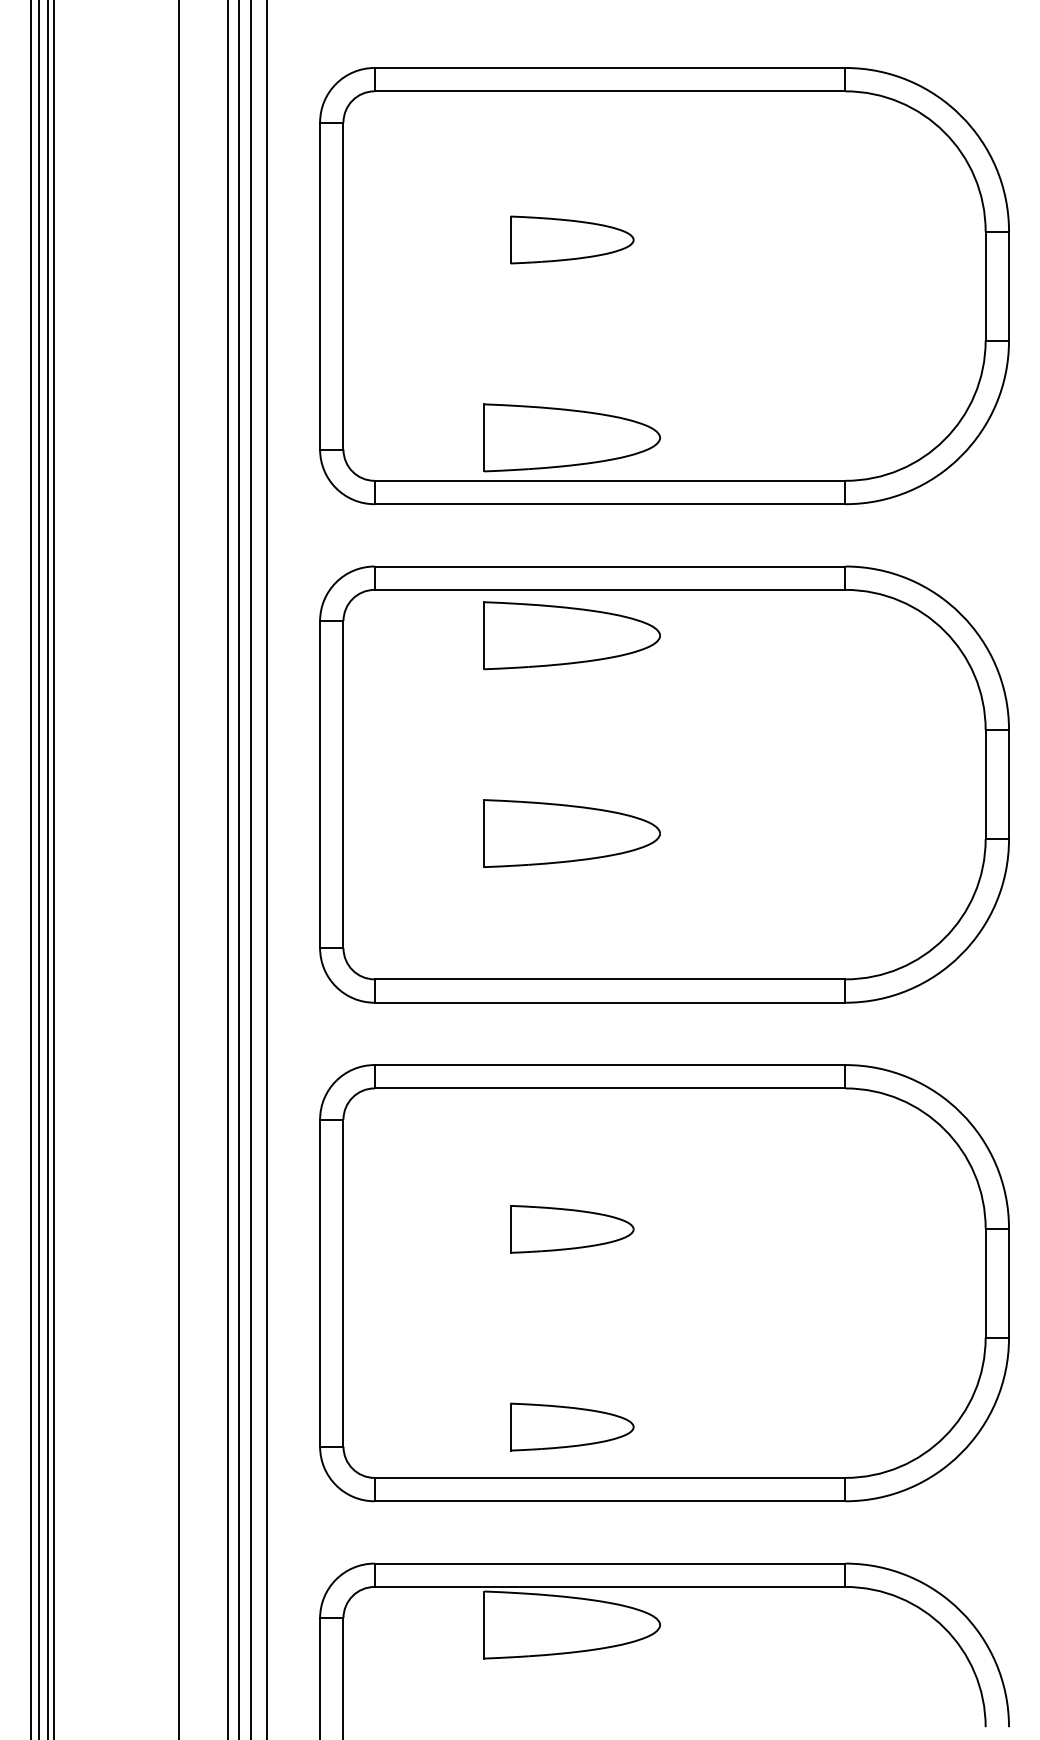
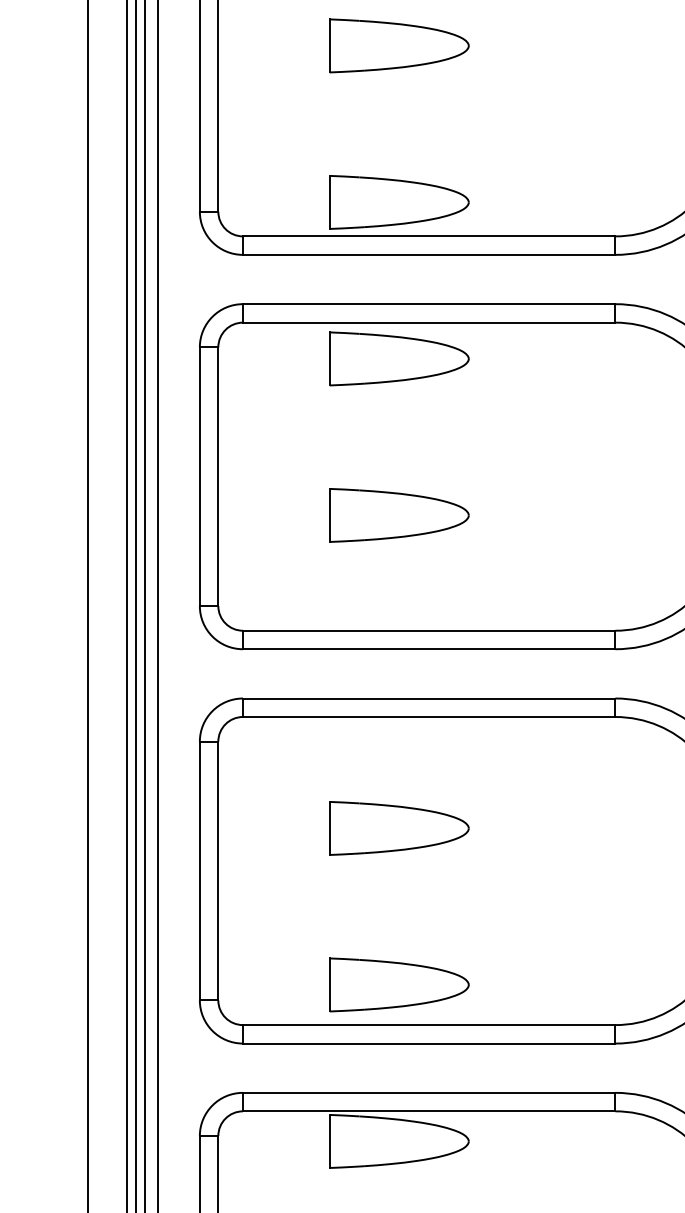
part: (571, 239) -> (398, 45), size x1.43
part: (571, 1229) -> (398, 828), size x1.43
part: (571, 1426) -> (398, 984), size x1.43

